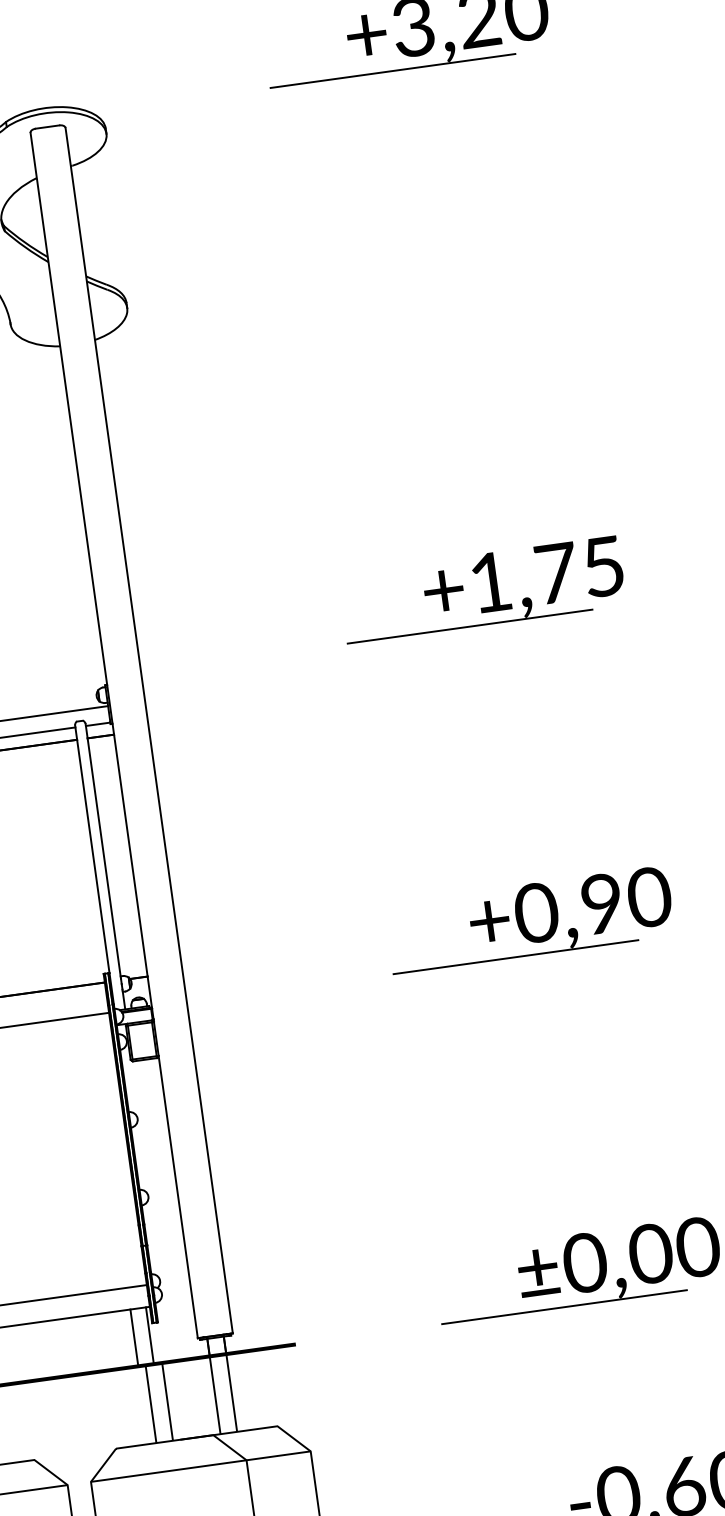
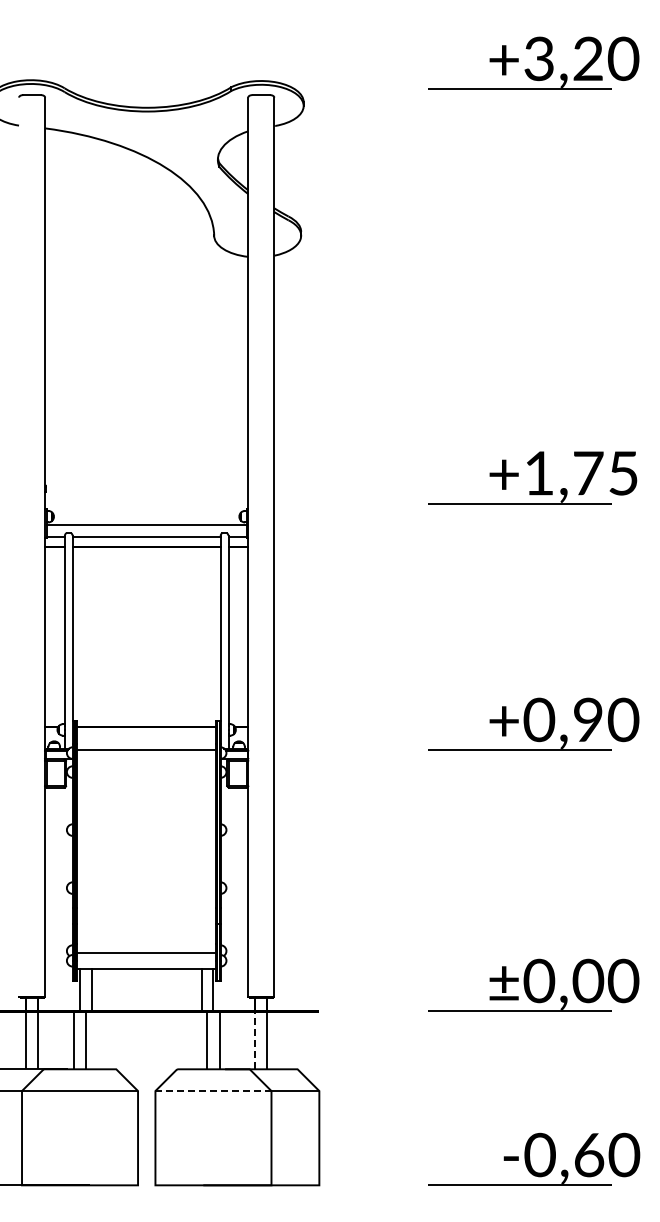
line: (215, 1394) -> (255, 1039), solid -> dashed
line: (168, 1471) -> (213, 1091), solid -> dashed

